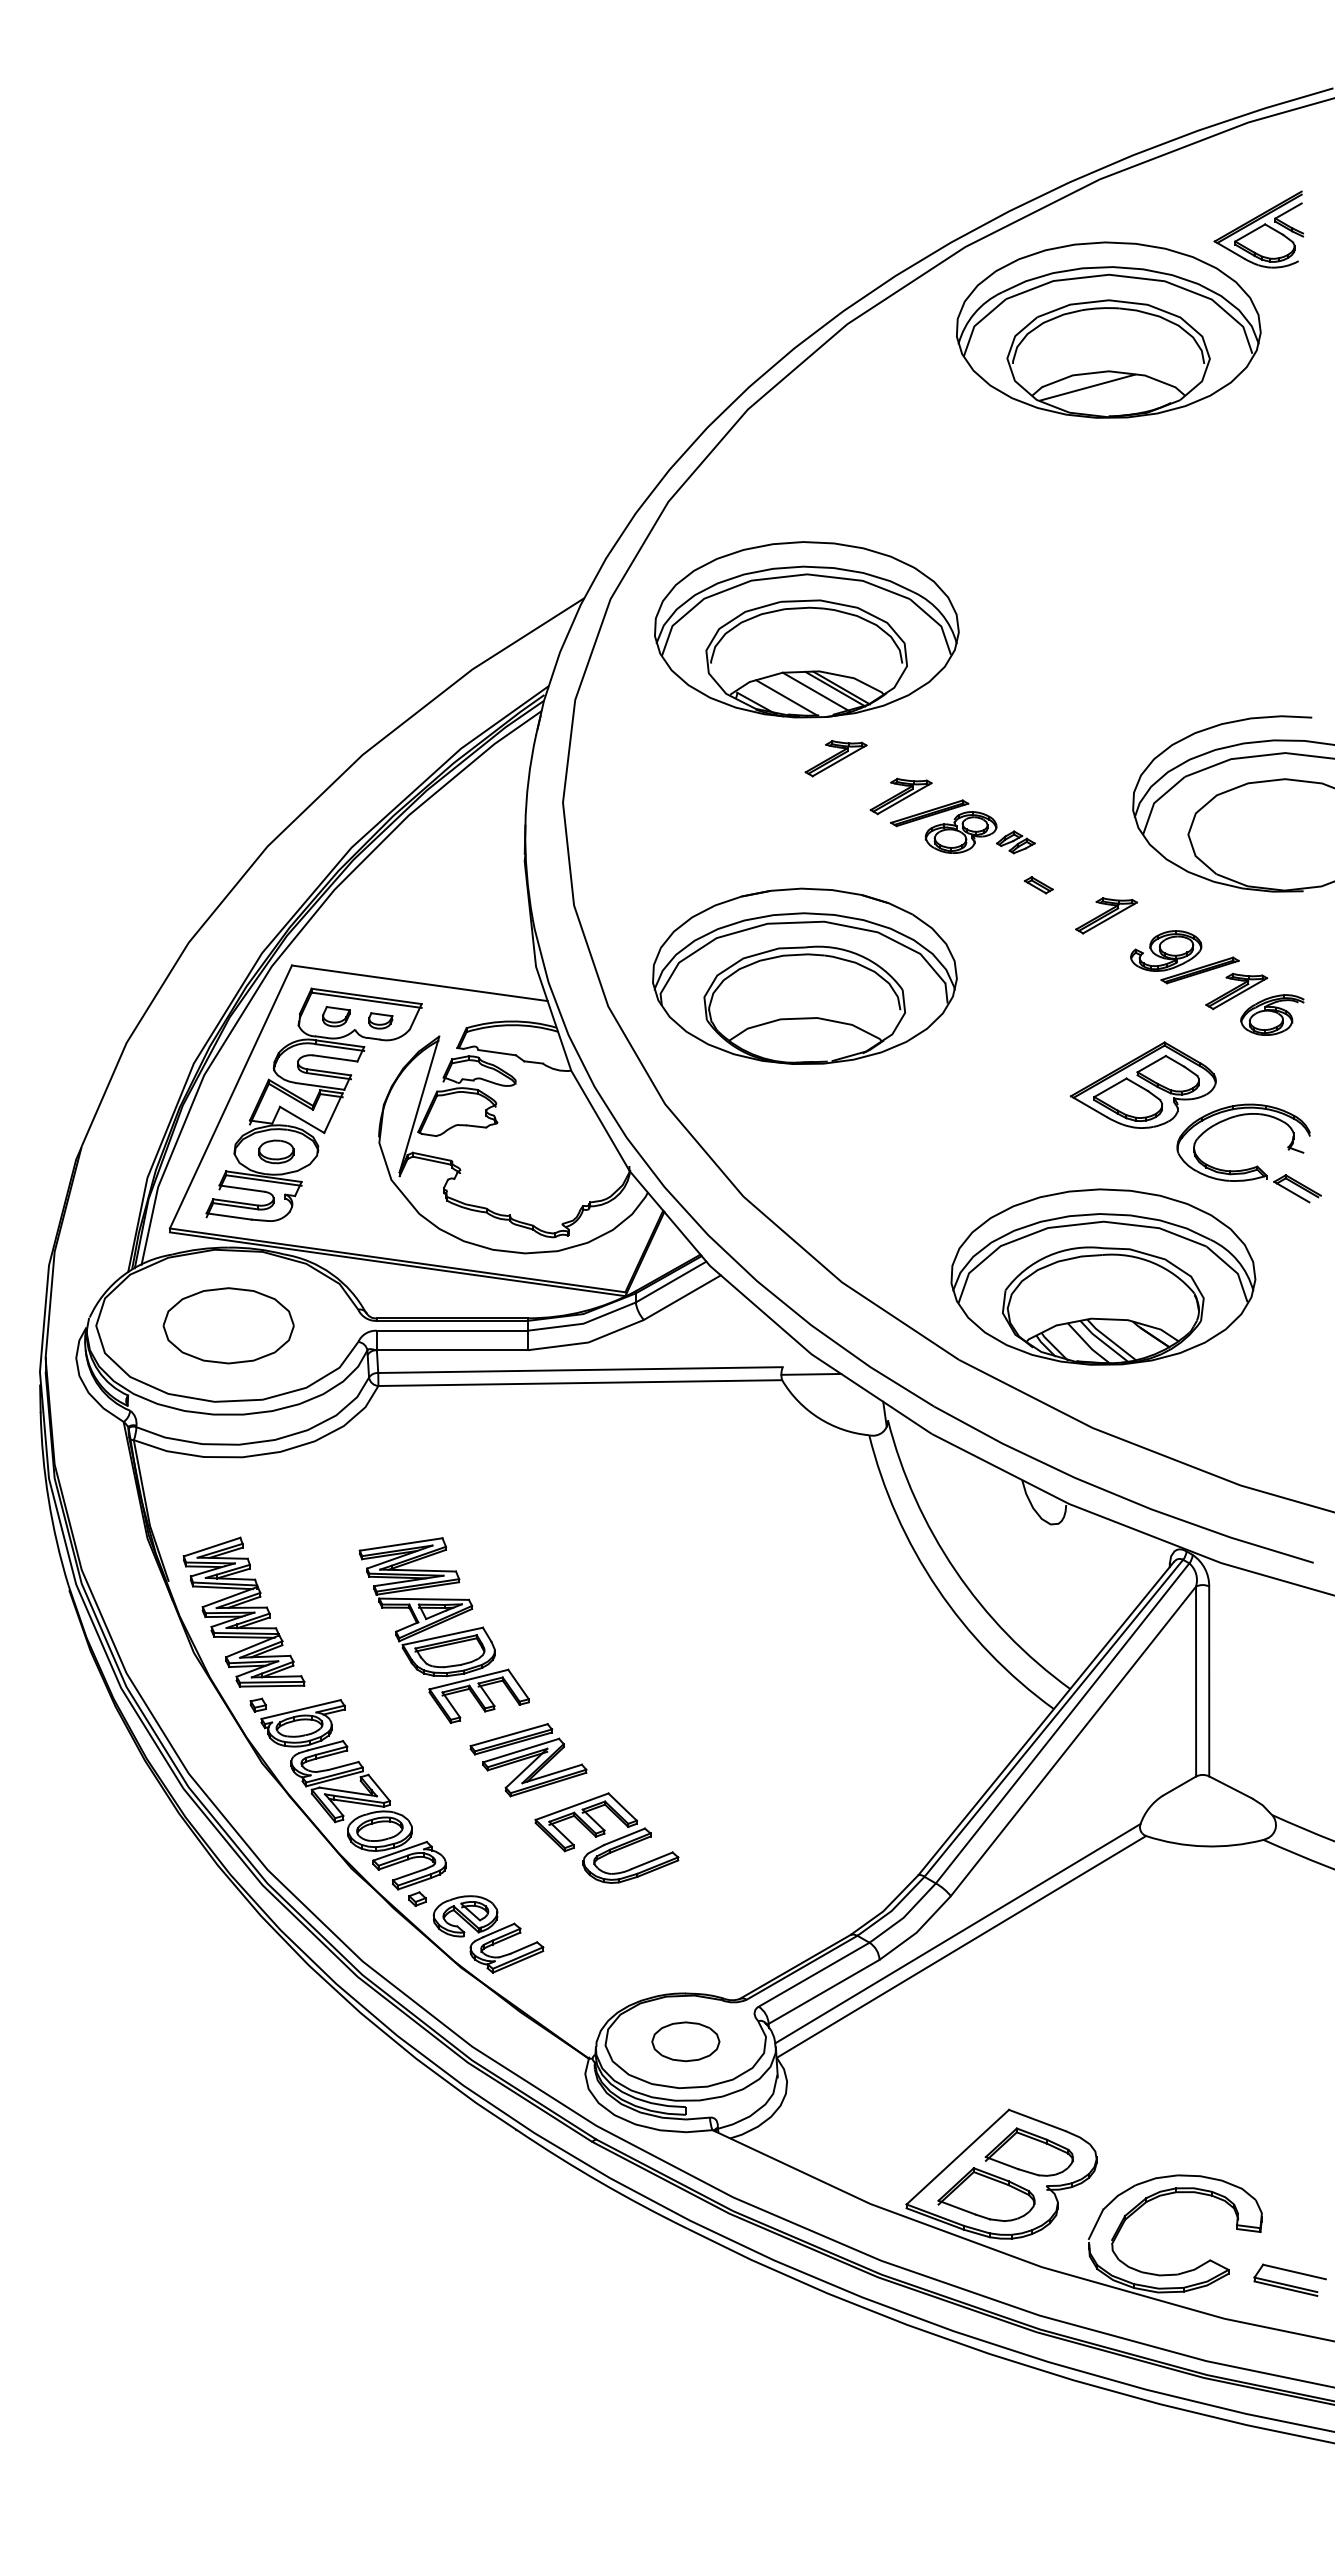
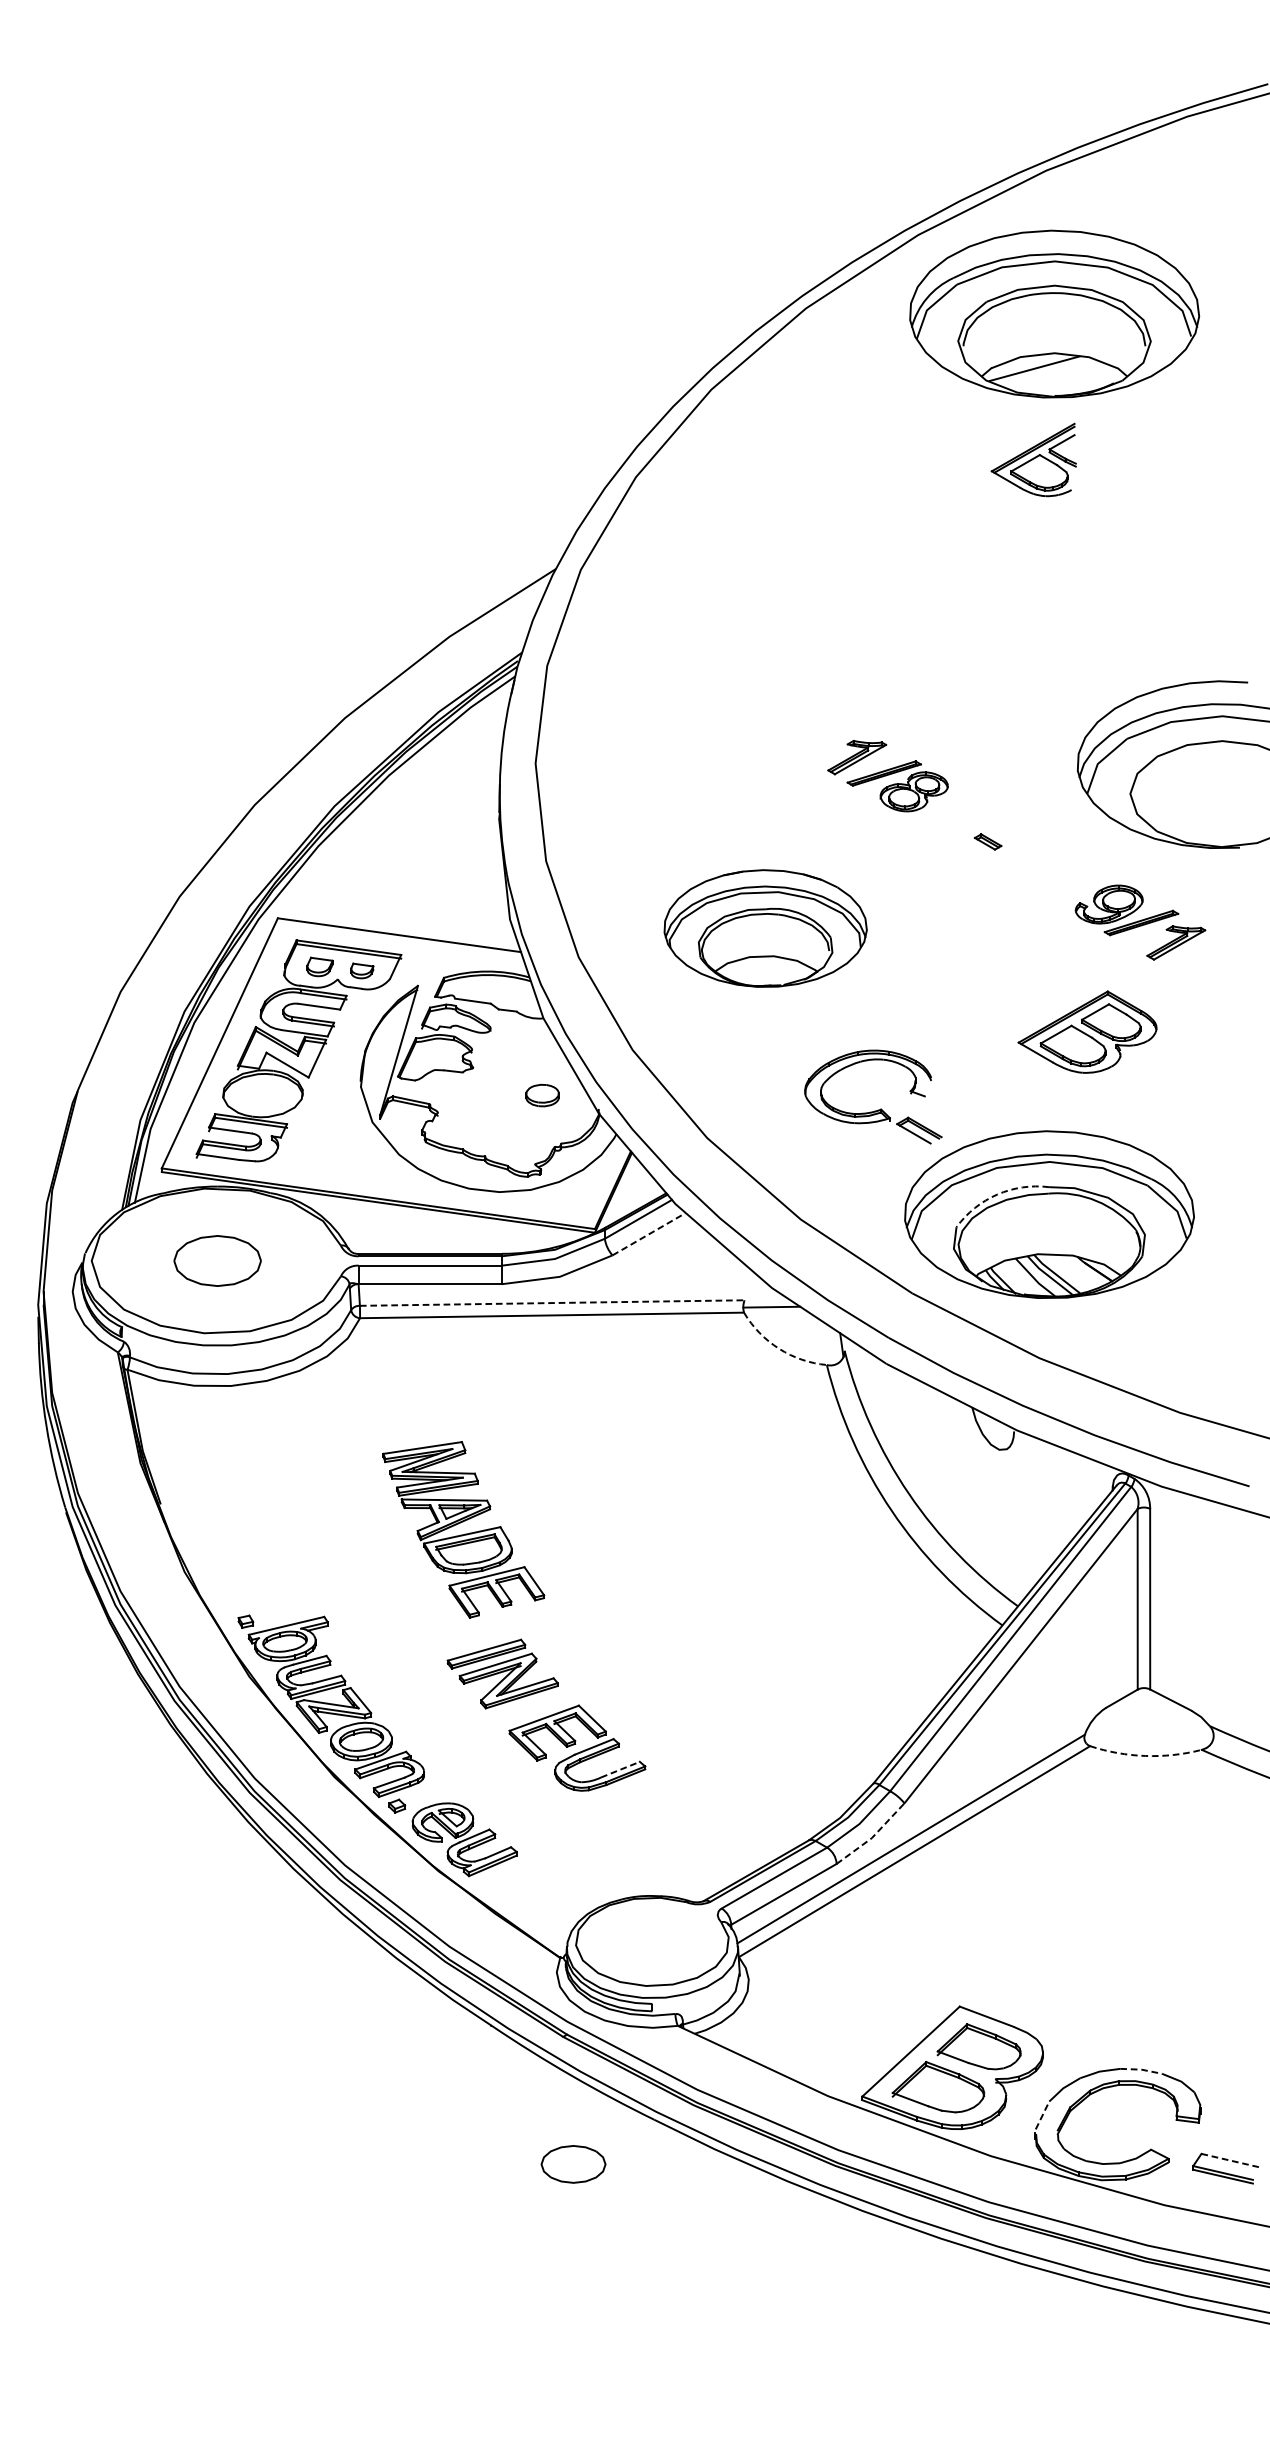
part: (1258, 229) -> (1033, 459), moved
part: (806, 629) -> (767, 598), removed
part: (835, 758) -> (794, 721), removed
part: (1015, 842) -> (965, 801), removed
part: (1106, 915) -> (1052, 870), removed
part: (804, 975) -> (765, 927), size x0.7
part: (1272, 1014) -> (1210, 964), removed
part: (276, 1151) -> (542, 1095), moved
part: (1250, 1167) -> (874, 1110), moved
arc: (1048, 1256) -> (997, 1195), solid -> dashed
line: (682, 1297) -> (649, 1234), solid -> dashed
part: (228, 1325) -> (217, 1260), size x0.7
line: (581, 1370) -> (553, 1303), solid -> dashed
arc: (819, 1418) -> (779, 1349), solid -> dashed
part: (243, 1611) -> (231, 1532), removed
part: (443, 1630) -> (462, 1529), moved
arc: (1204, 1846) -> (1145, 1756), solid -> dashed
line: (652, 1860) -> (620, 1769), solid -> dashed
line: (917, 1931) -> (872, 1836), solid -> dashed
part: (685, 2041) -> (573, 2164), moved
line: (1200, 2176) -> (1141, 2069), solid -> dashed
line: (1096, 2223) -> (1042, 2114), solid -> dashed
line: (1295, 2272) -> (1232, 2161), solid -> dashed

